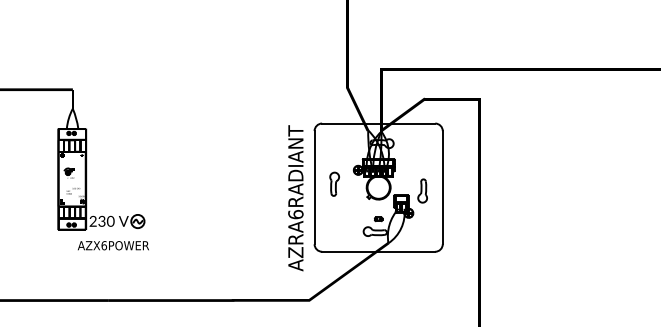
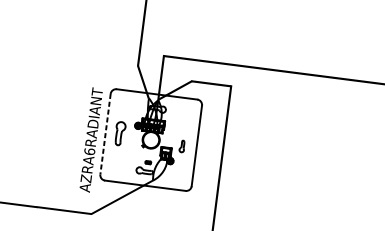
part: (334, 183) -> (120, 133), size x1.4
line: (314, 187) -> (105, 134), solid -> dashed
part: (422, 190) -> (182, 146), size x0.7

